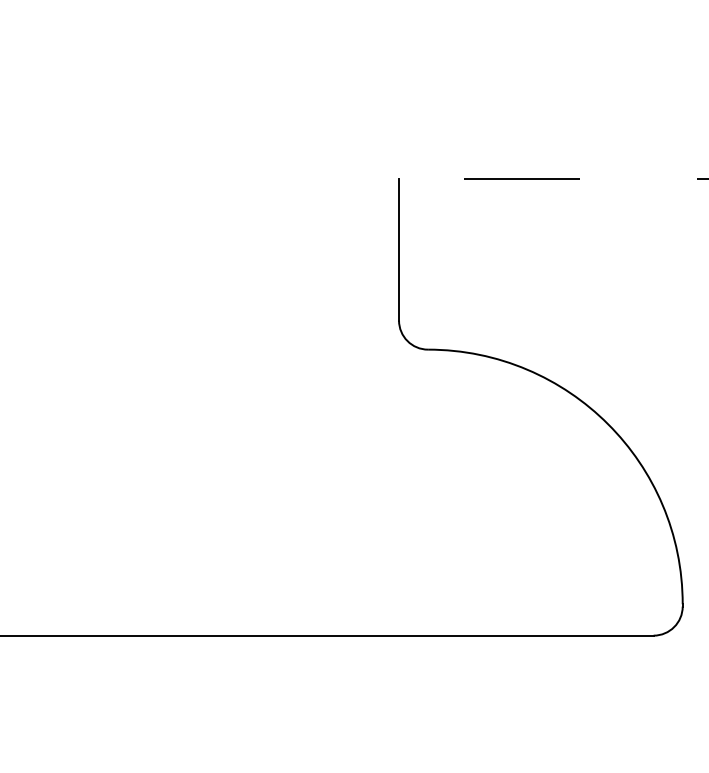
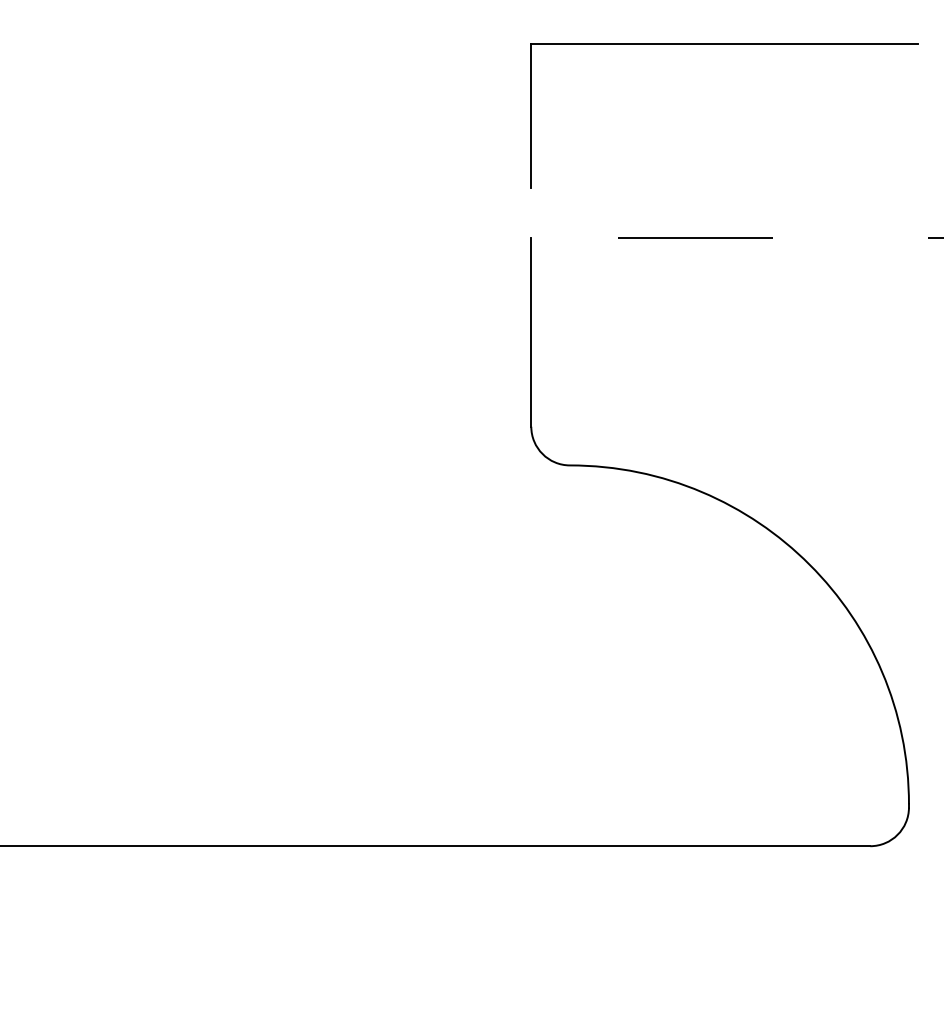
part: (544, 33) -> (724, 44), added

